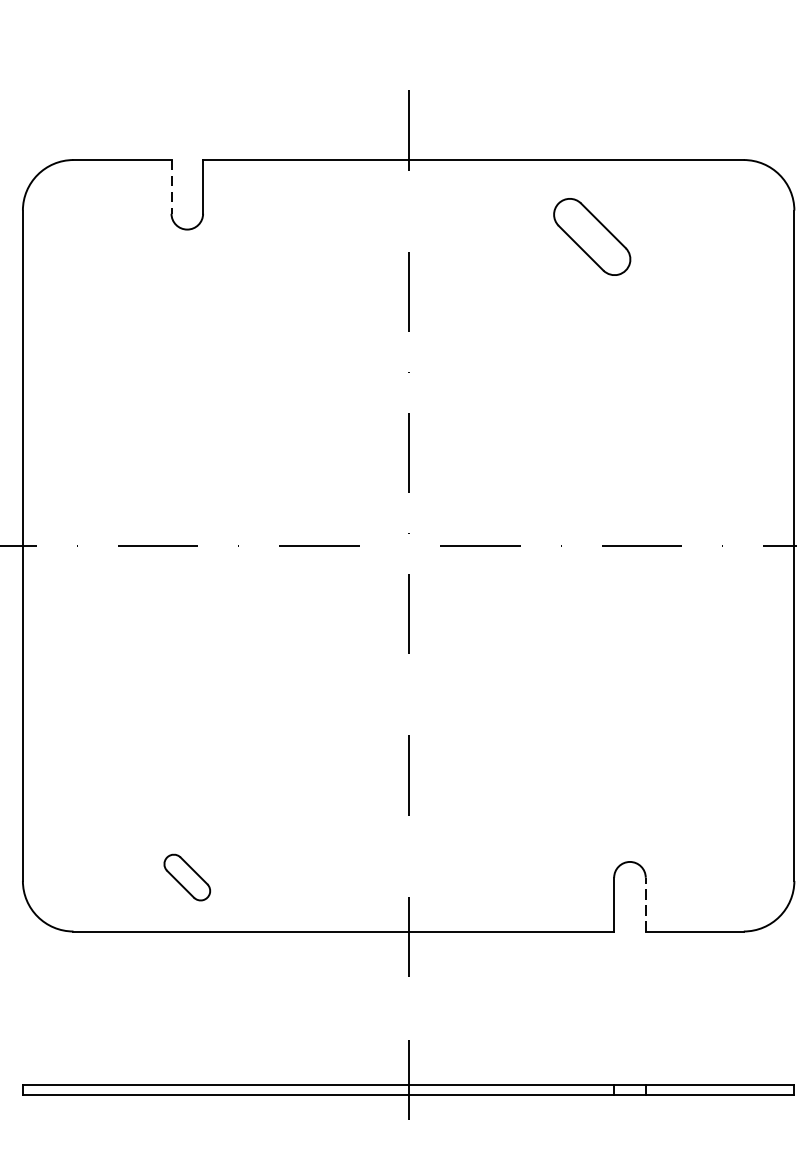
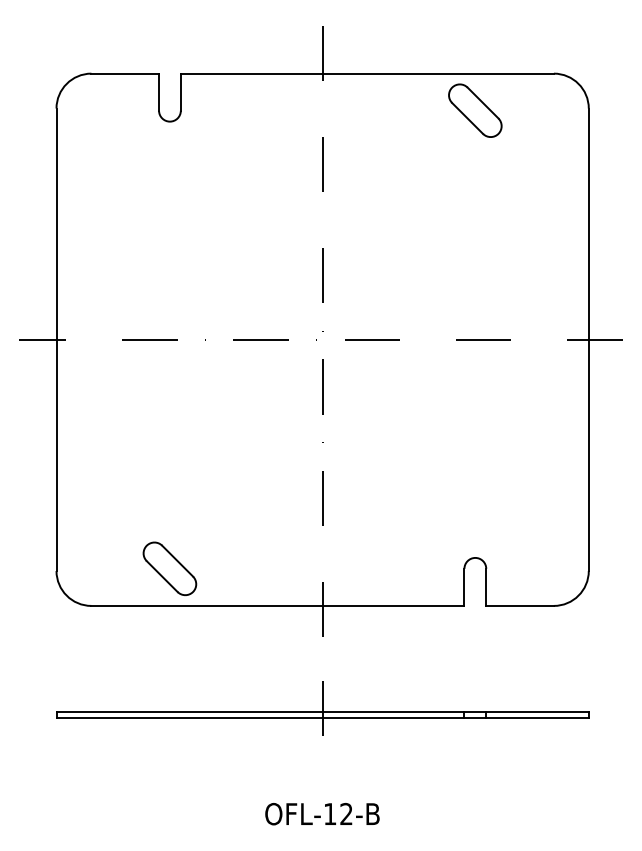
line: (172, 187) -> (159, 92), dashed -> solid
part: (592, 236) -> (475, 110), moved
part: (186, 877) -> (169, 568), size x1.67
line: (646, 904) -> (486, 587), dashed -> solid

